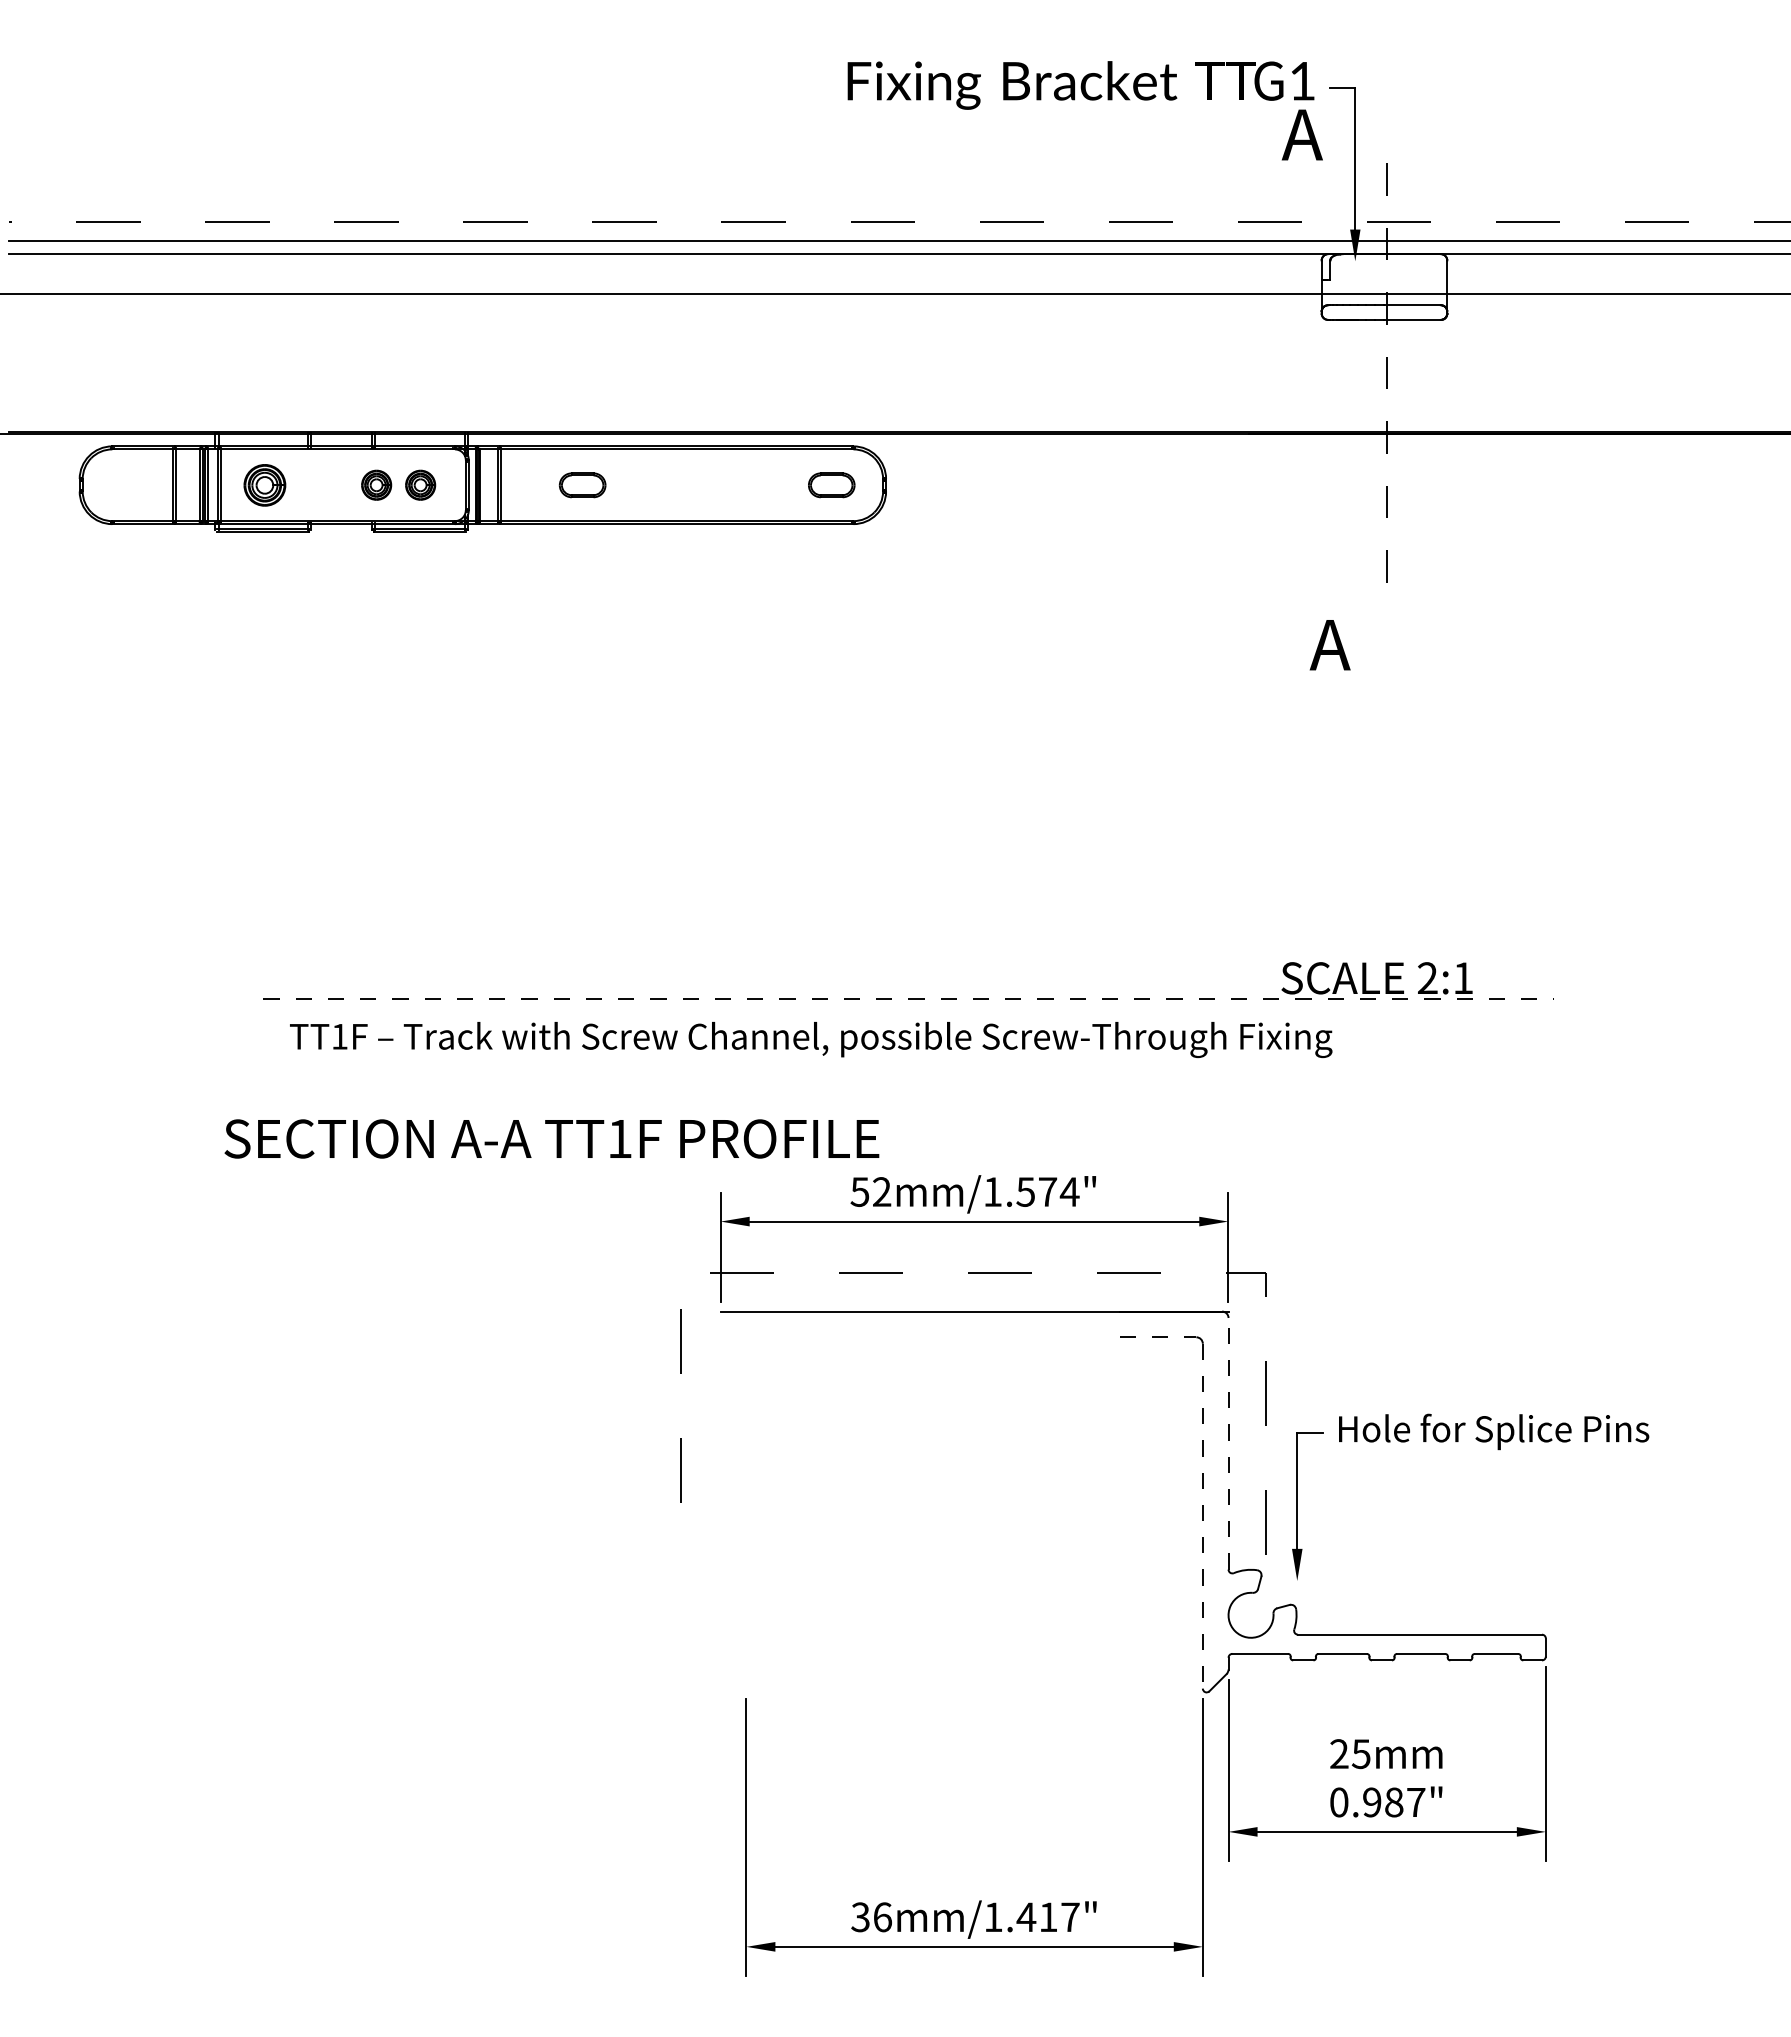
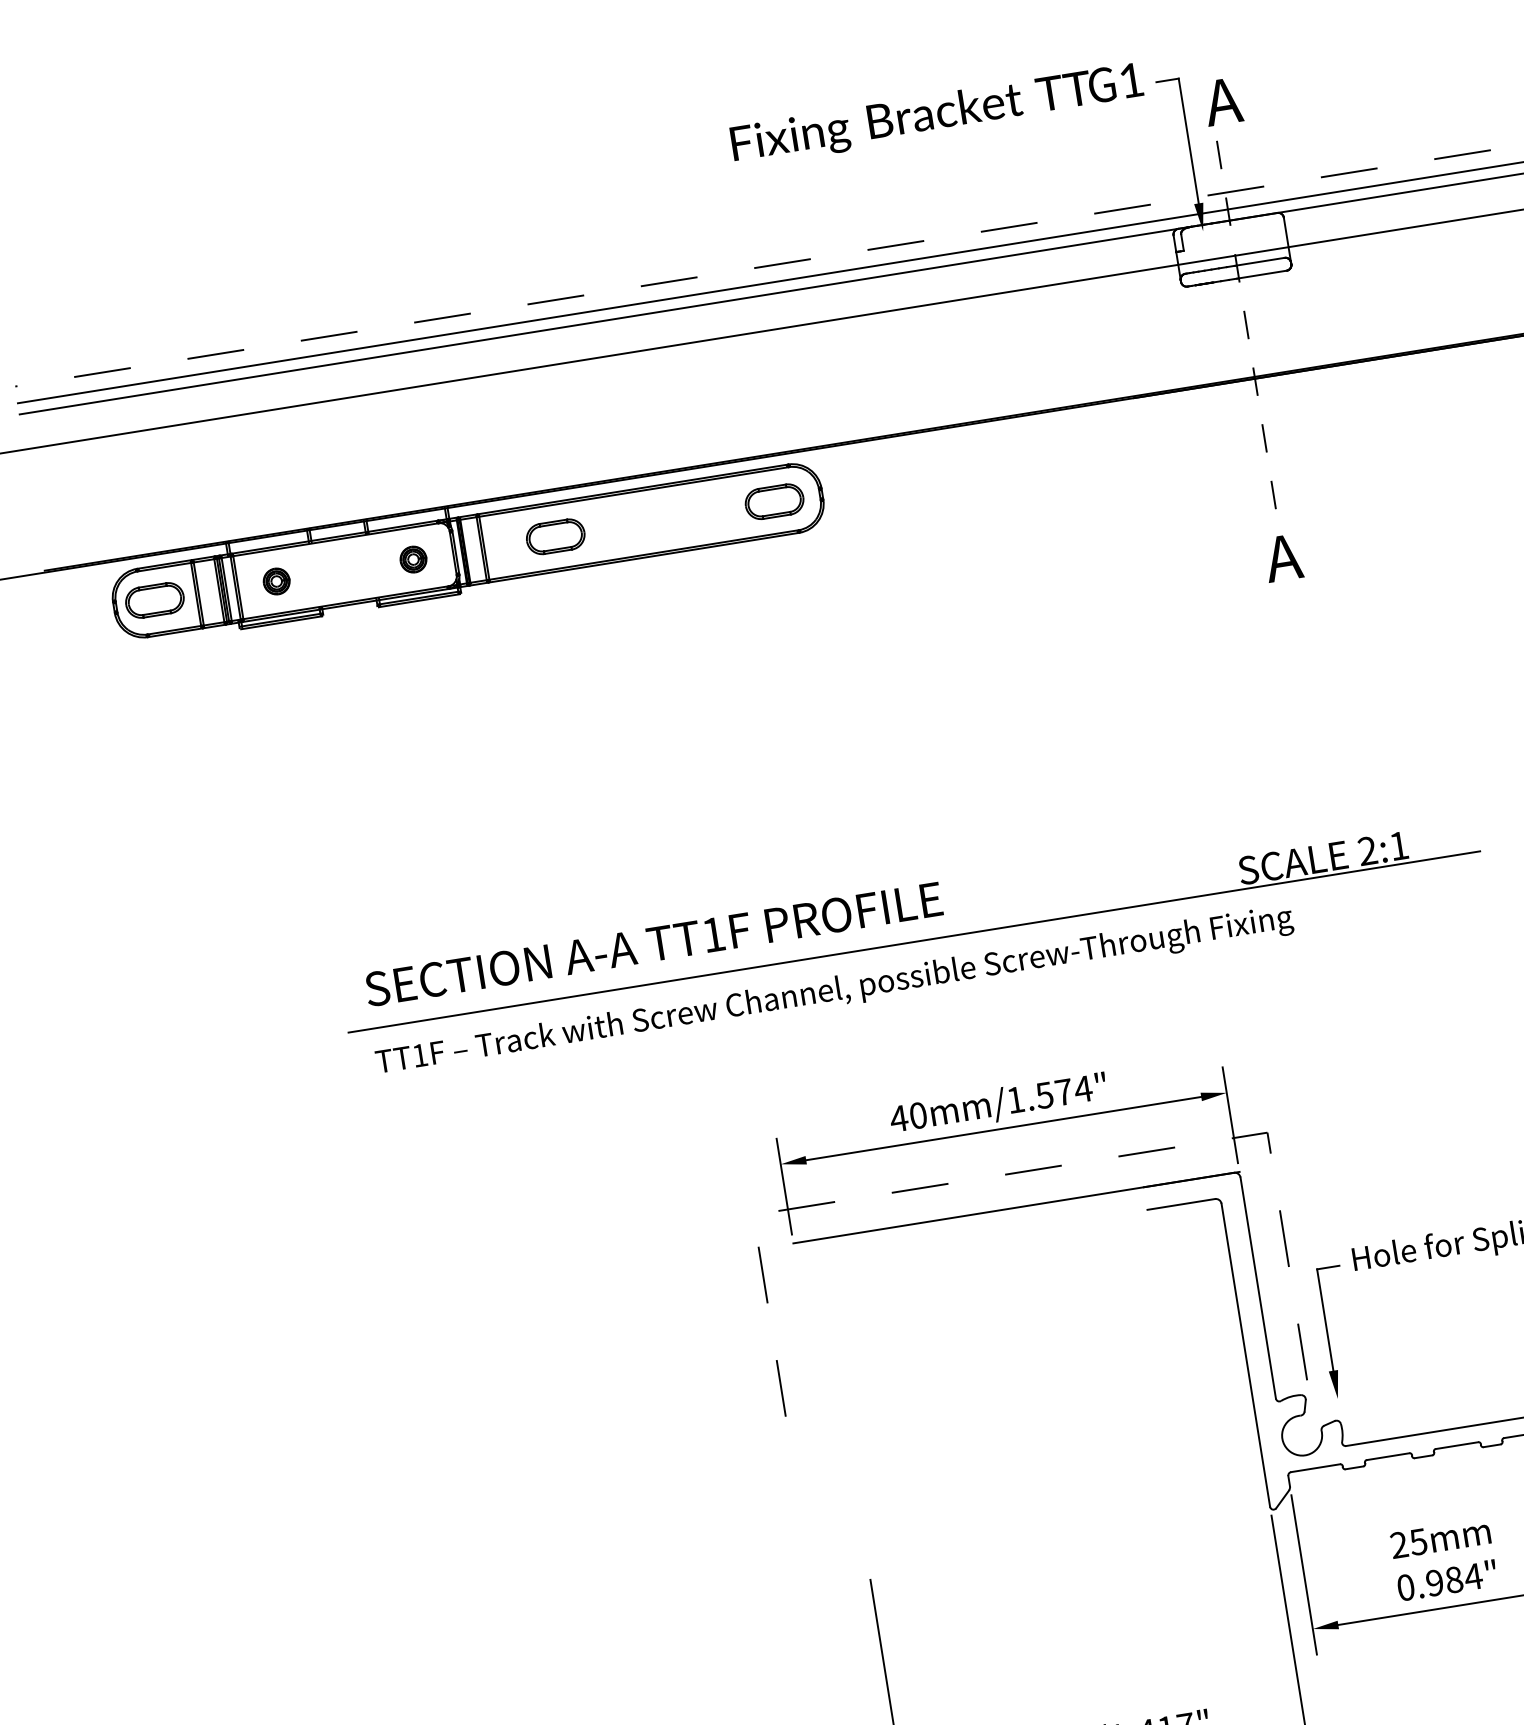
text: (1301, 134) -> (1222, 101), moved
part: (125, 484) -> (154, 600), added
part: (264, 484) -> (276, 580), size x0.71
part: (376, 484) -> (374, 565), removed
part: (582, 485) -> (555, 537), size x1.43
part: (831, 485) -> (774, 501), size x1.43
text: (1329, 645) -> (1282, 558), moved
line: (908, 998) -> (914, 941), dashed -> solid
text: (551, 1138) -> (653, 944), moved
text: (870, 1191) -> (908, 1116), 52mm/1.574" -> 40mm/1.574"
line: (1158, 1337) -> (1181, 1204), dashed -> solid
line: (1228, 1443) -> (1258, 1287), dashed -> solid
line: (1202, 1516) -> (1245, 1355), dashed -> solid
text: (1415, 1802) -> (1472, 1576), 0.987" -> 0.984"

